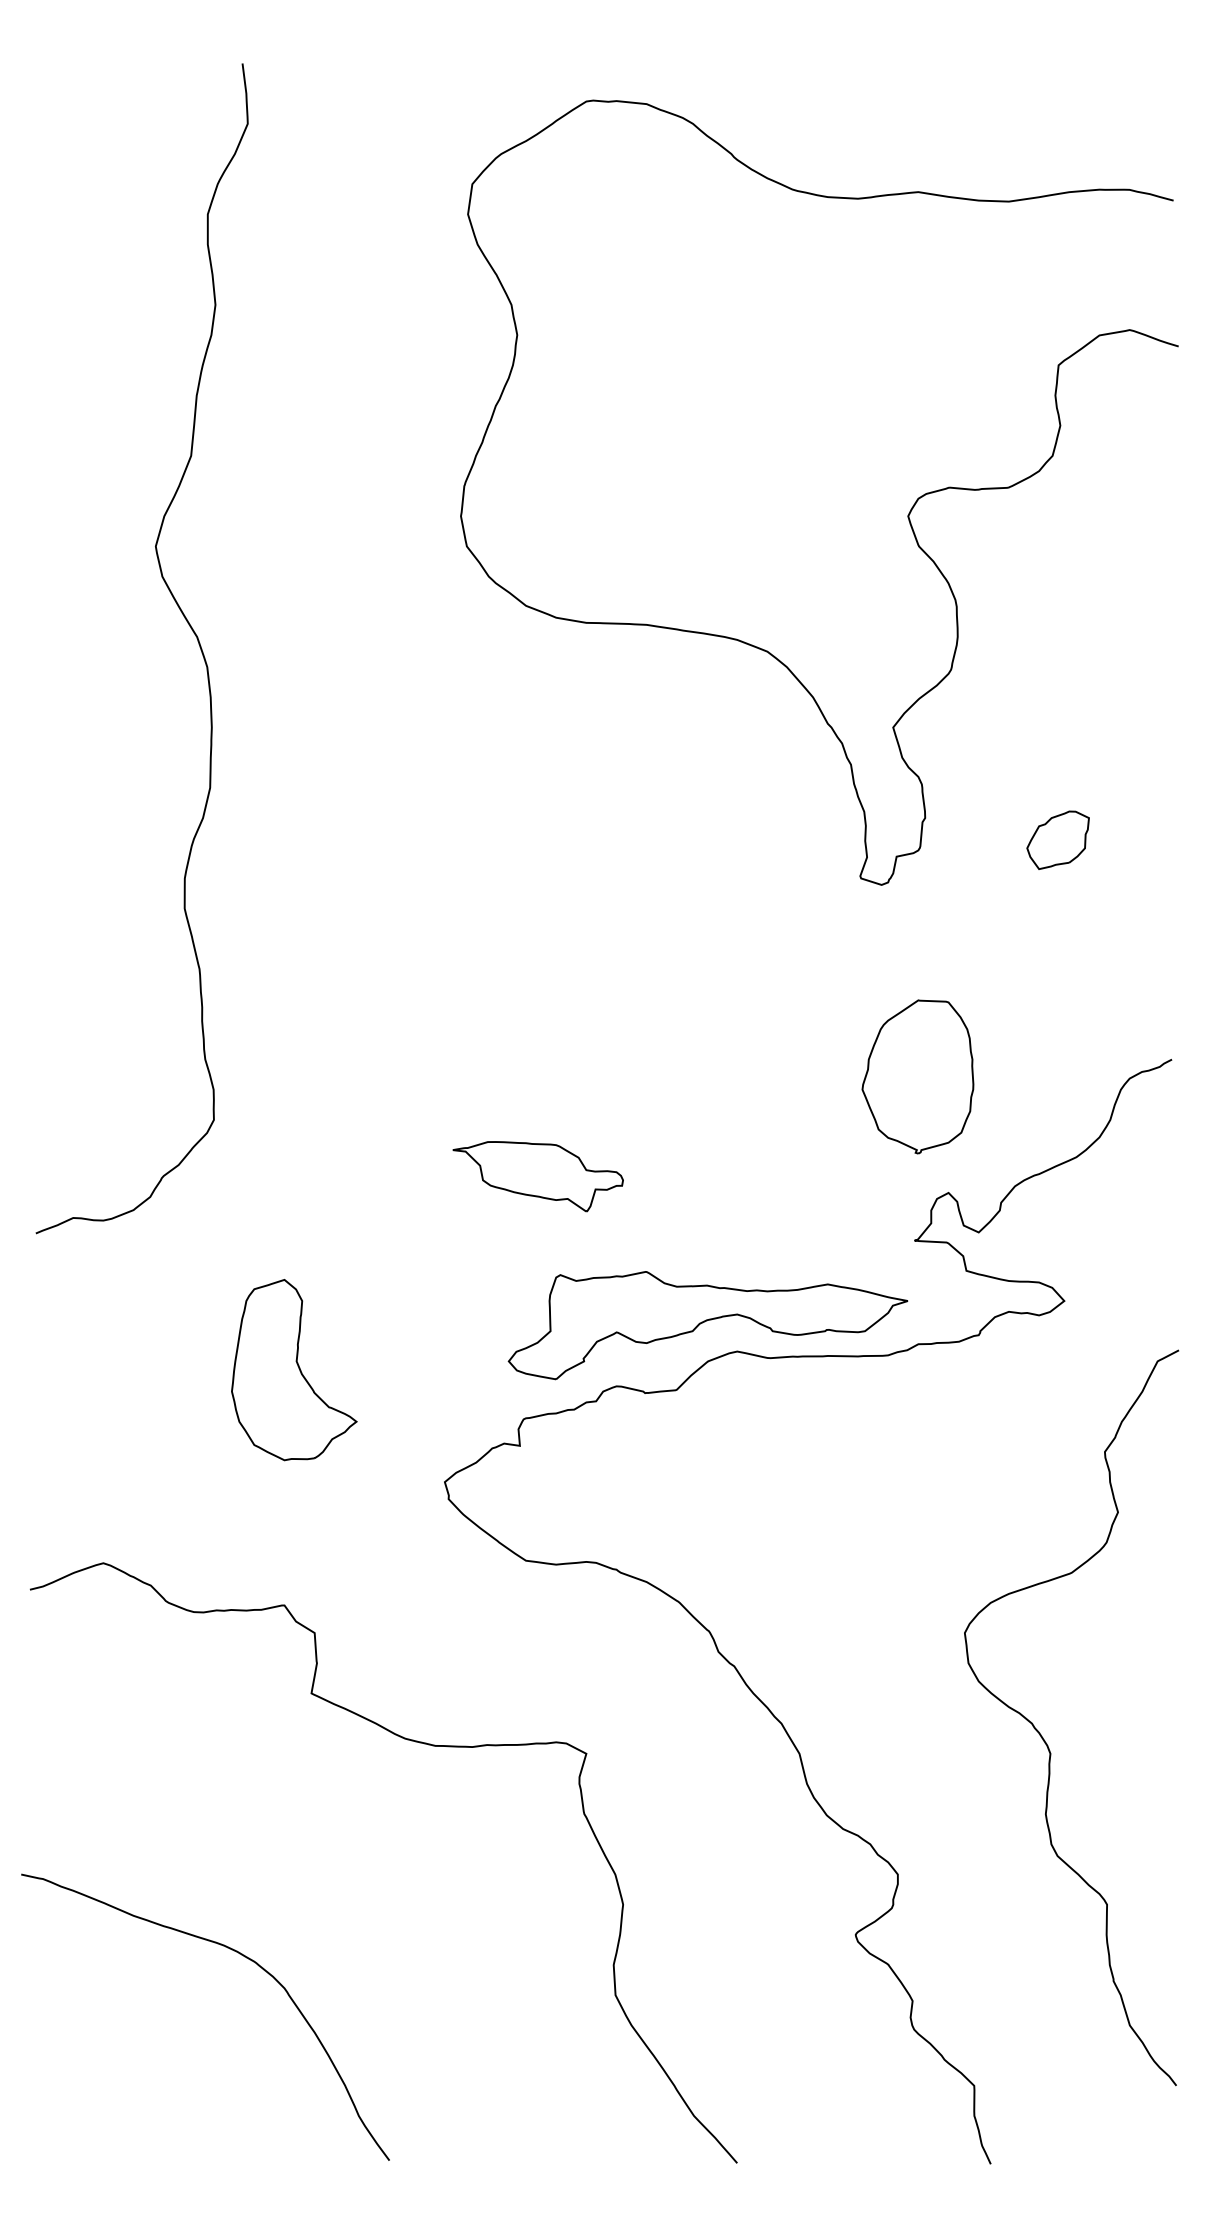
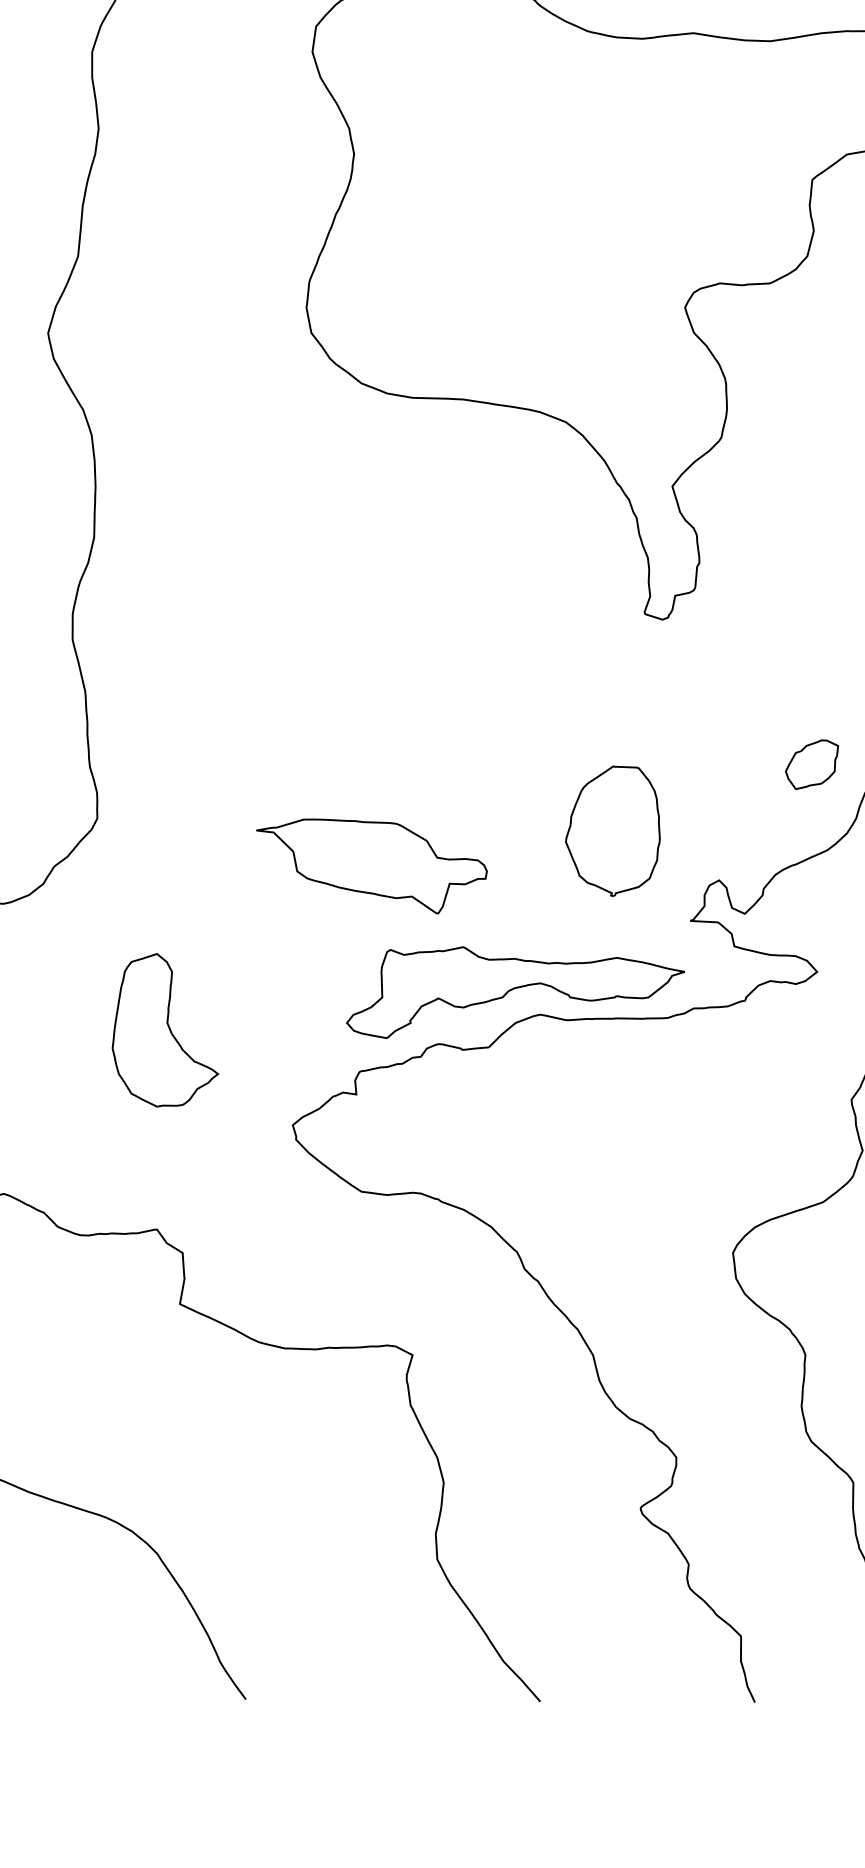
part: (1057, 839) -> (811, 764), moved
part: (917, 1076) -> (612, 830), moved
part: (537, 1176) -> (371, 866), size x1.6

